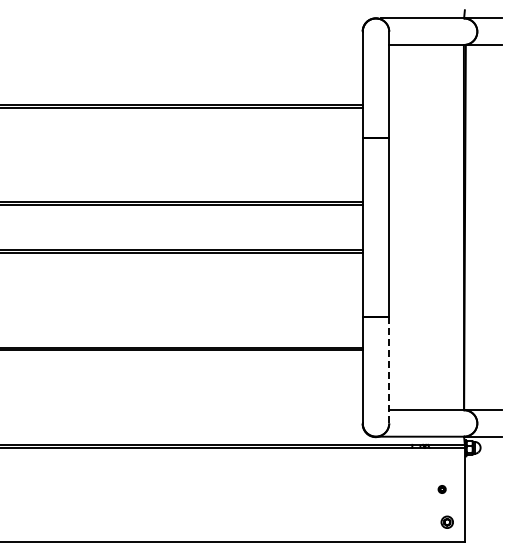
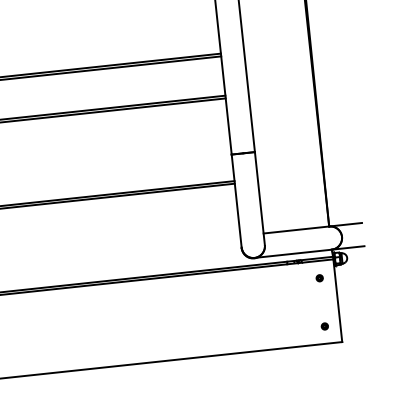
line: (389, 369) -> (260, 197), dashed -> solid
part: (441, 489) -> (319, 278), moved
part: (446, 522) -> (324, 326), size x0.62

